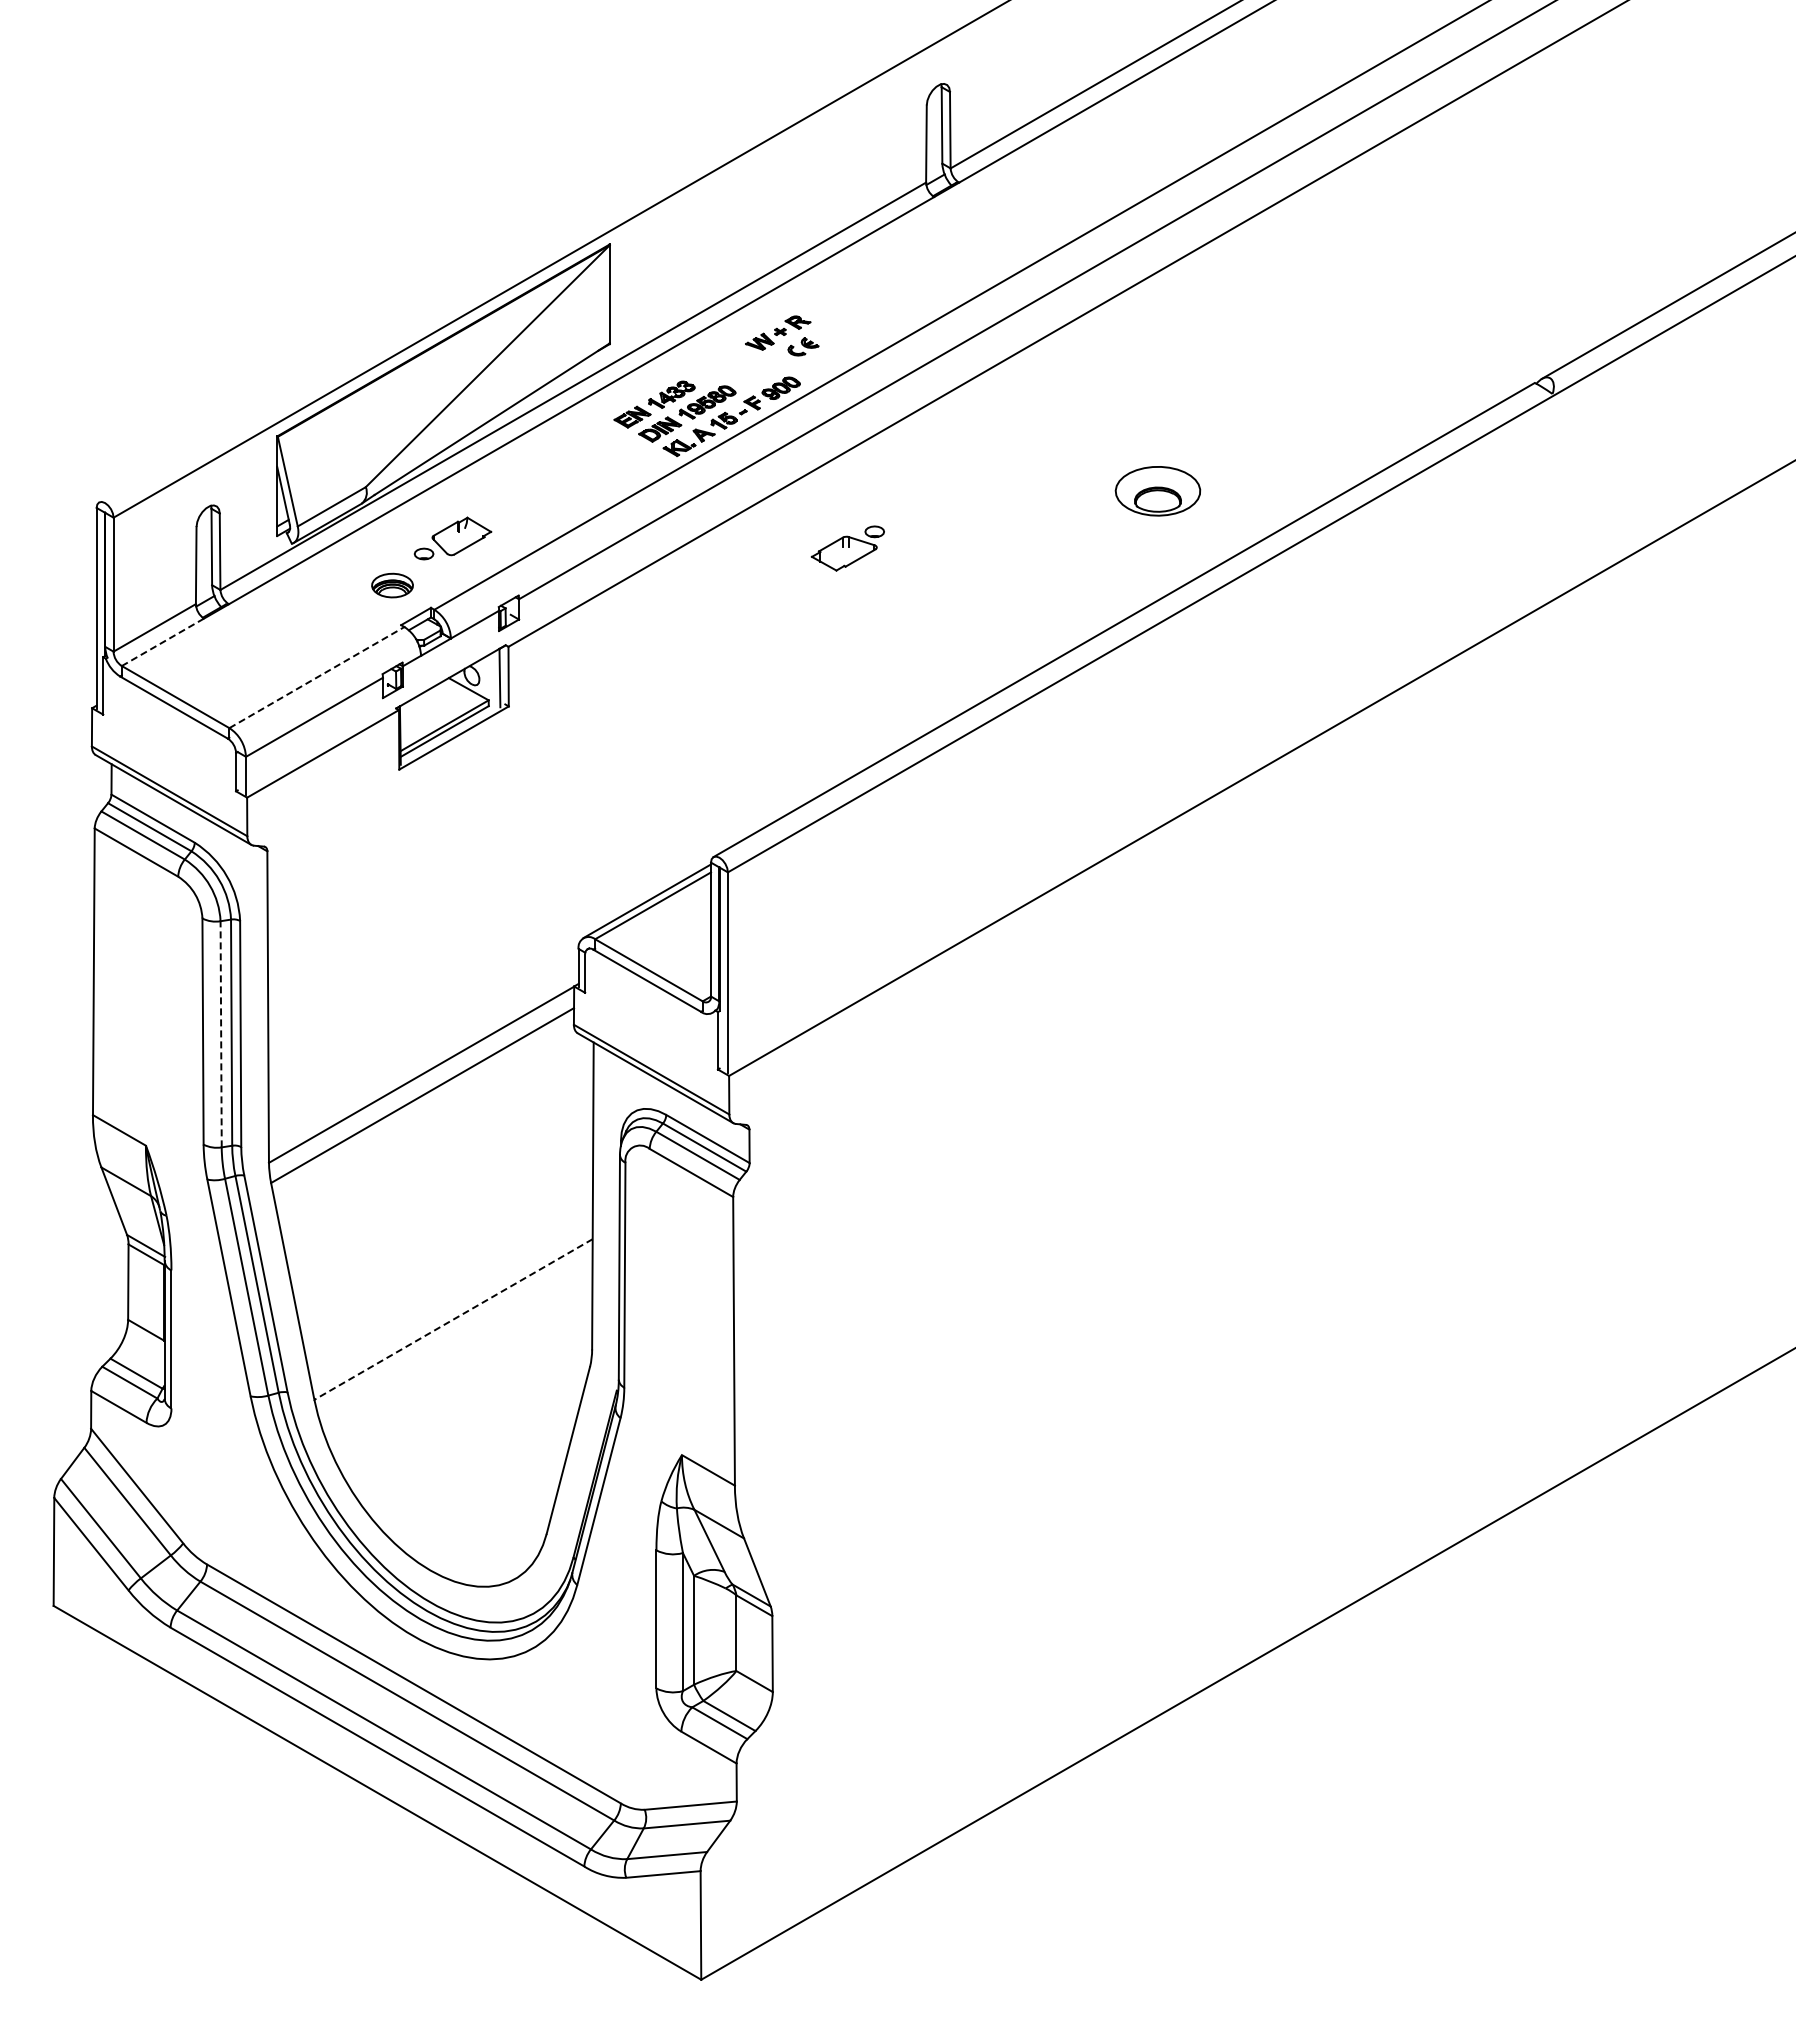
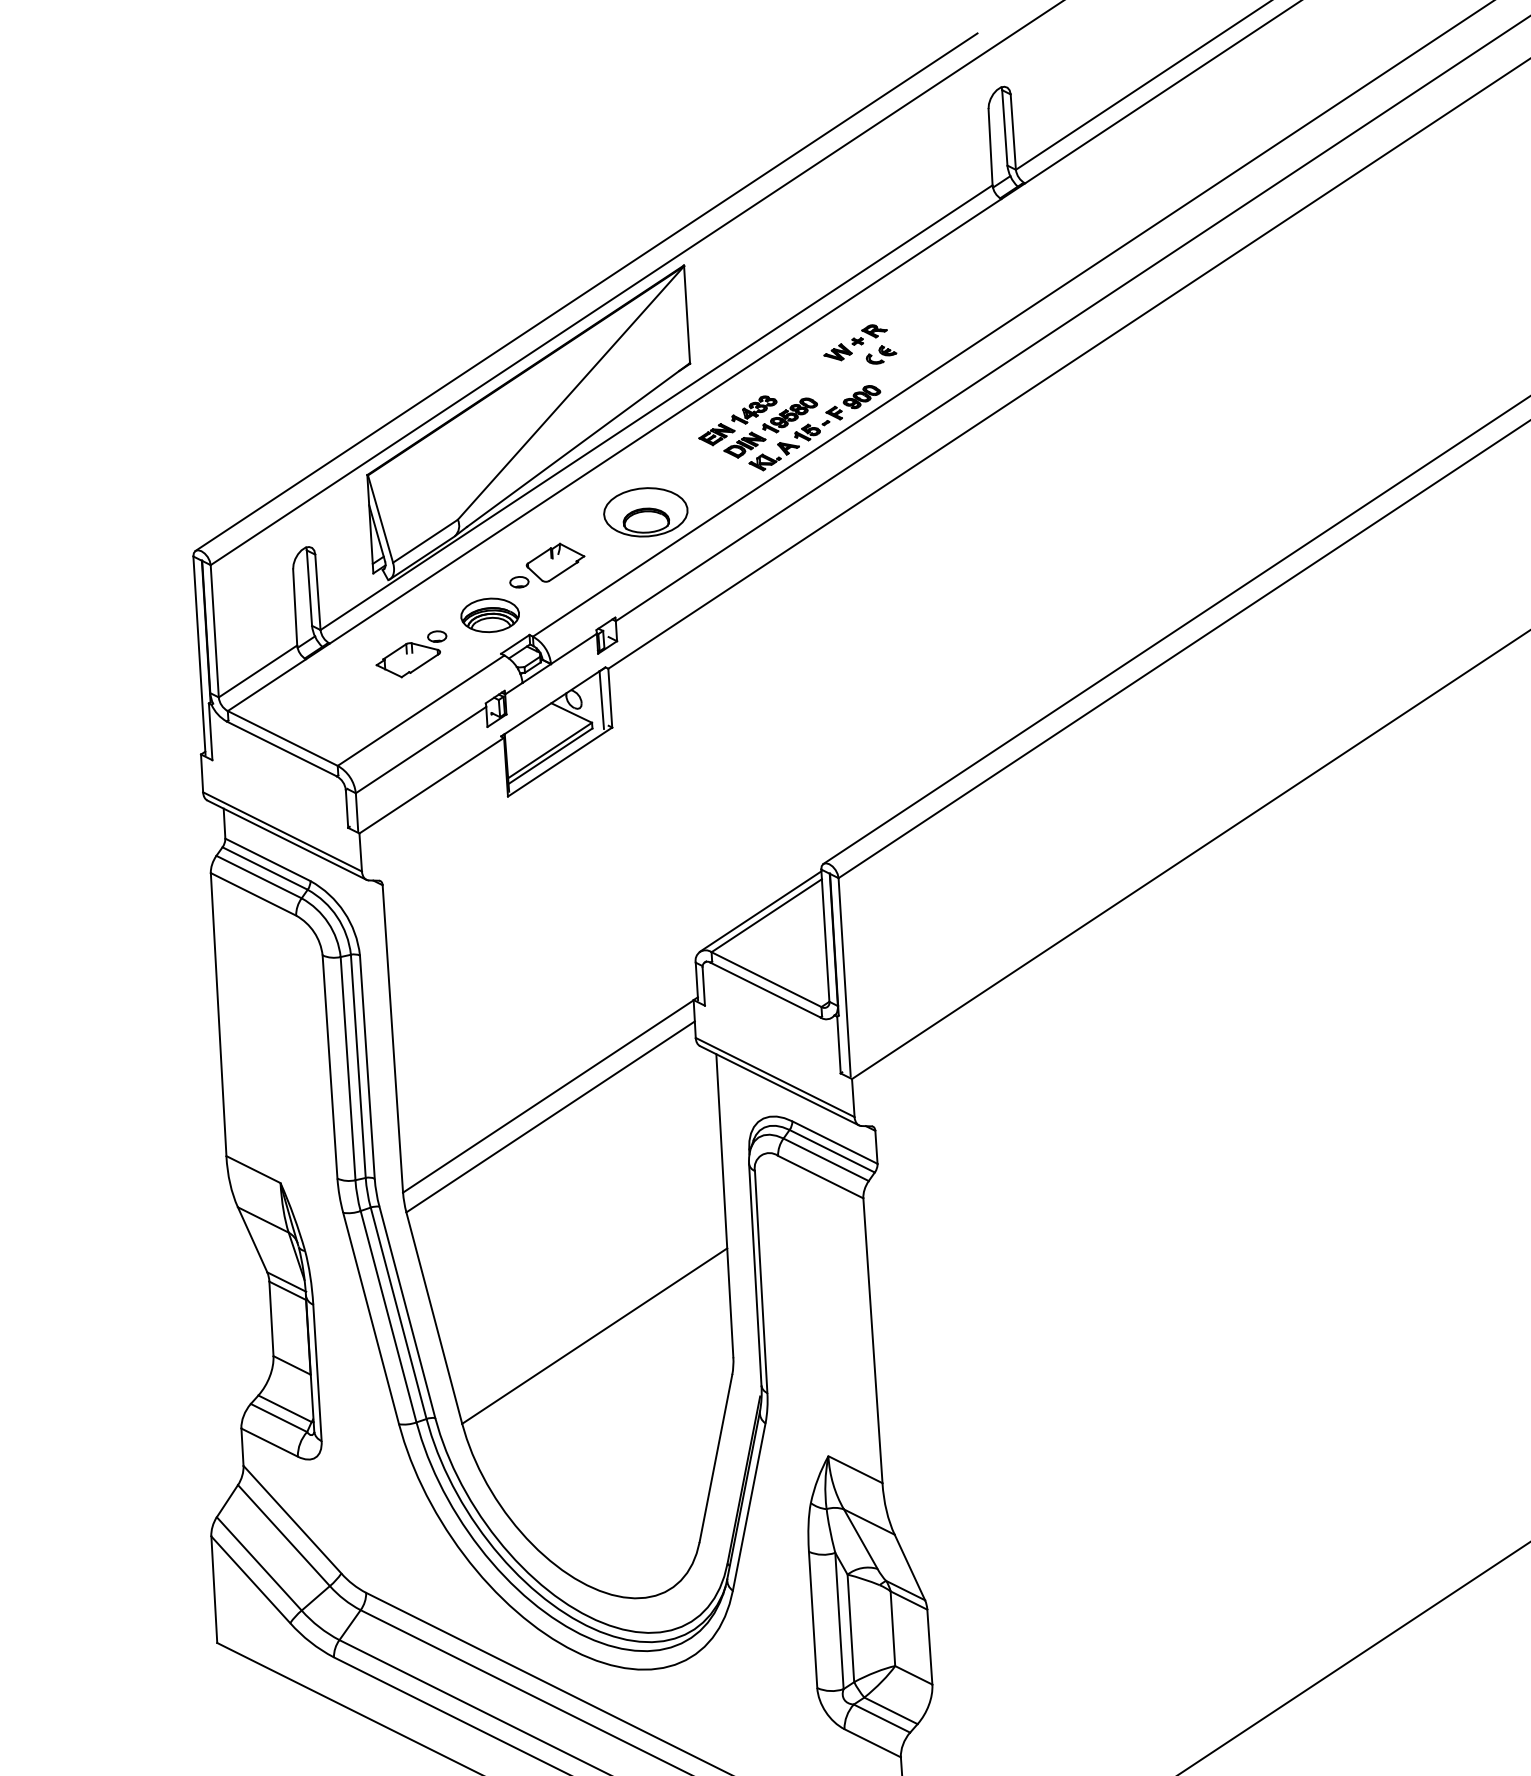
line: (509, 265) -> (586, 292), added
part: (1157, 491) -> (645, 512), moved
part: (847, 548) -> (411, 654), moved
part: (392, 585) -> (490, 615), size x1.43
line: (162, 642) -> (266, 685), dashed -> solid
line: (317, 677) -> (421, 710), dashed -> solid
line: (221, 1033) -> (348, 1067), dashed -> solid
line: (453, 1319) -> (594, 1336), dashed -> solid

